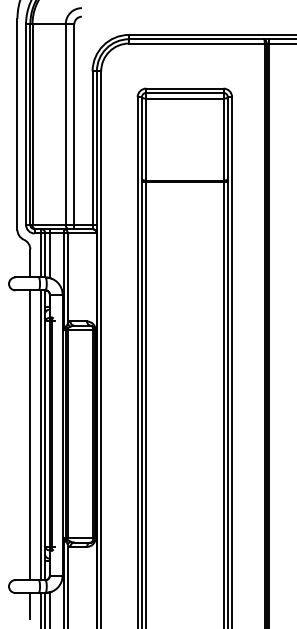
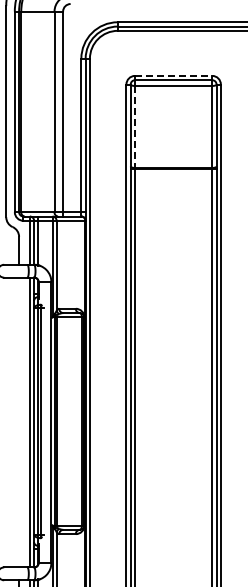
line: (184, 88) -> (173, 75), solid -> dashed
line: (146, 139) -> (135, 126), solid -> dashed
line: (30, 435) -> (19, 422), removed

